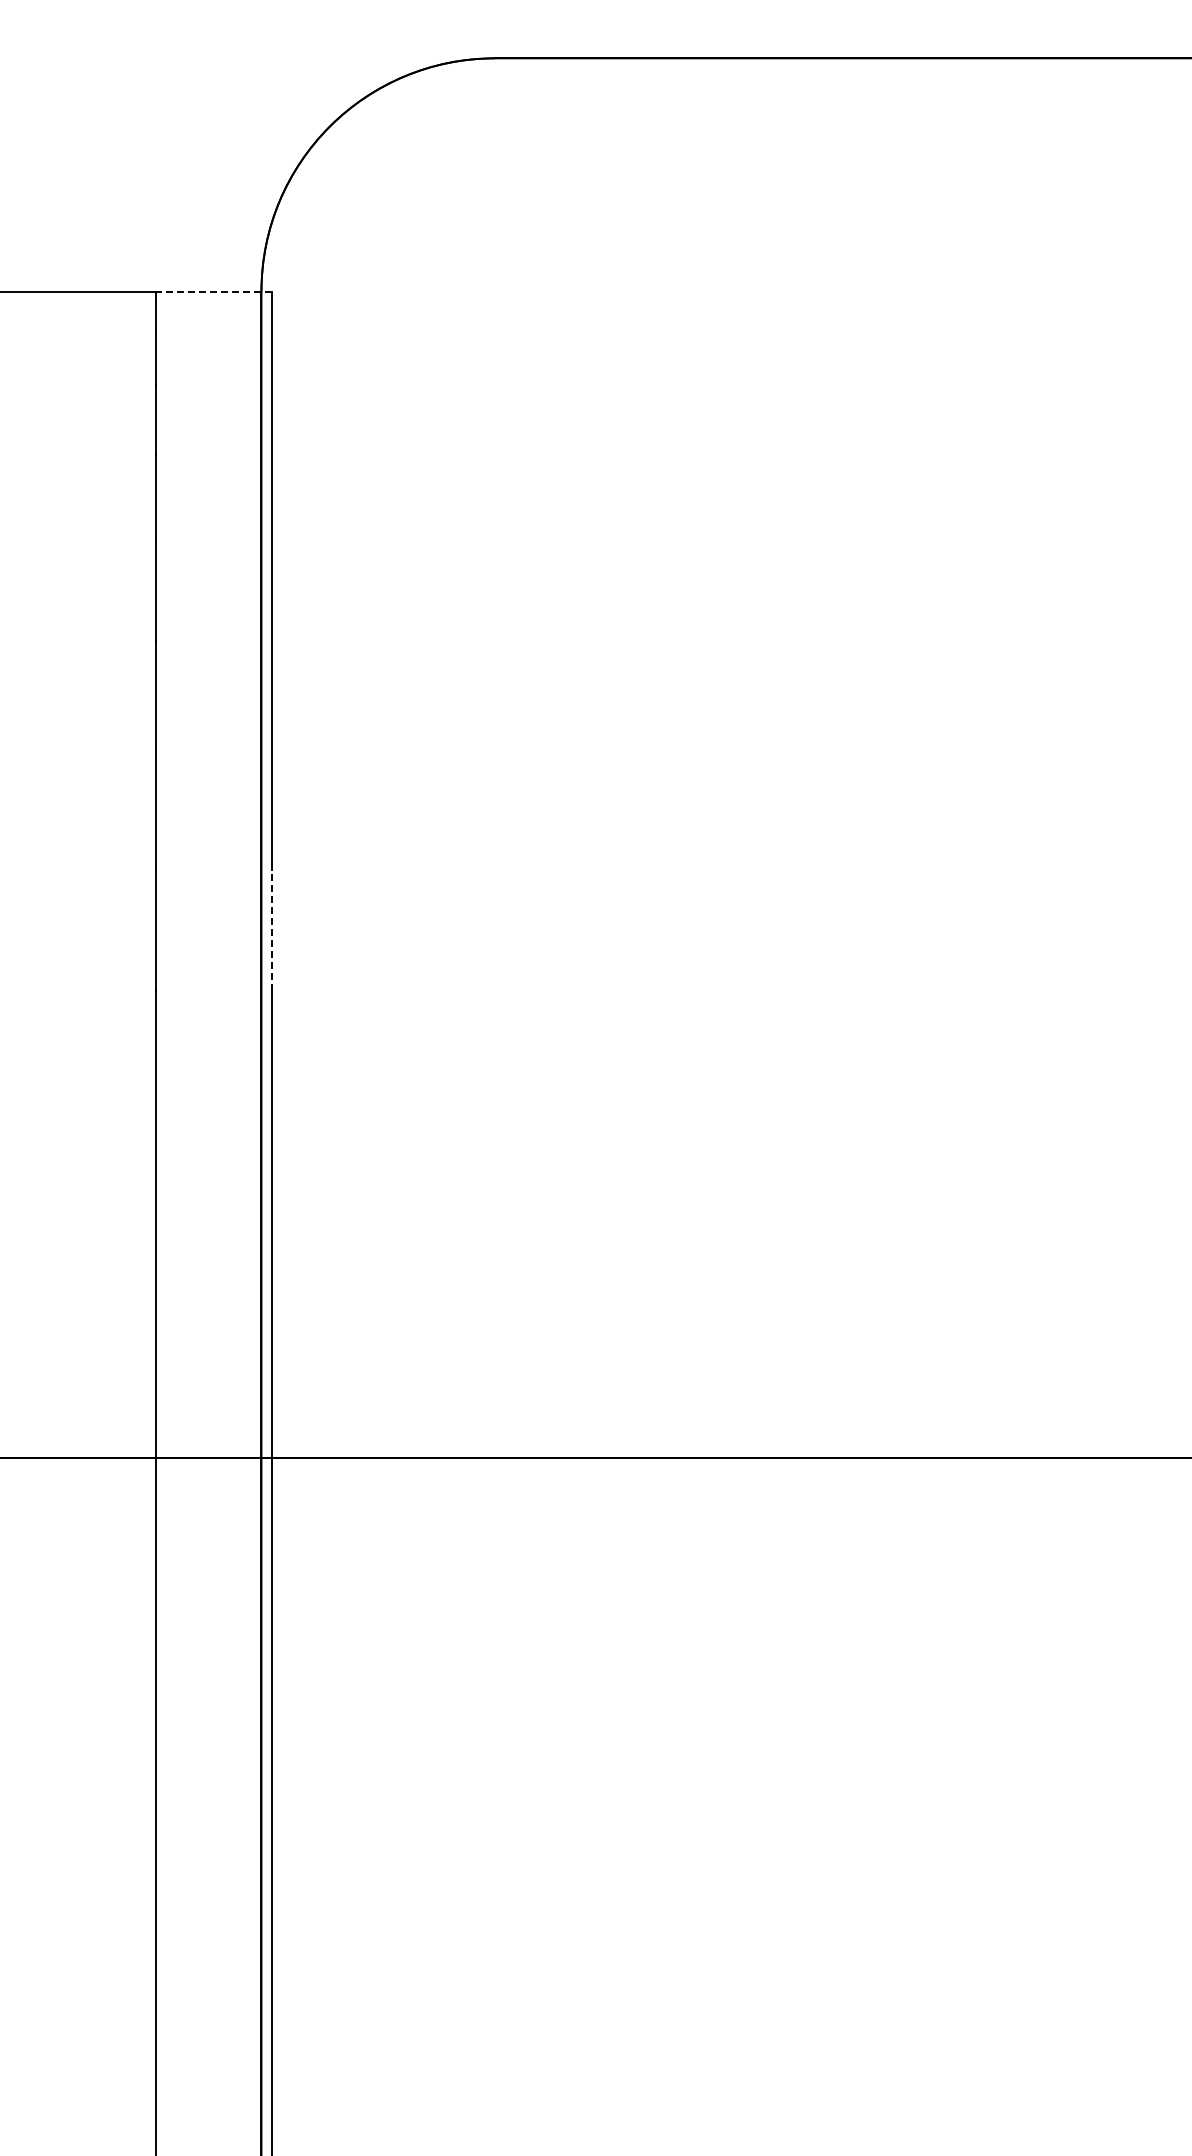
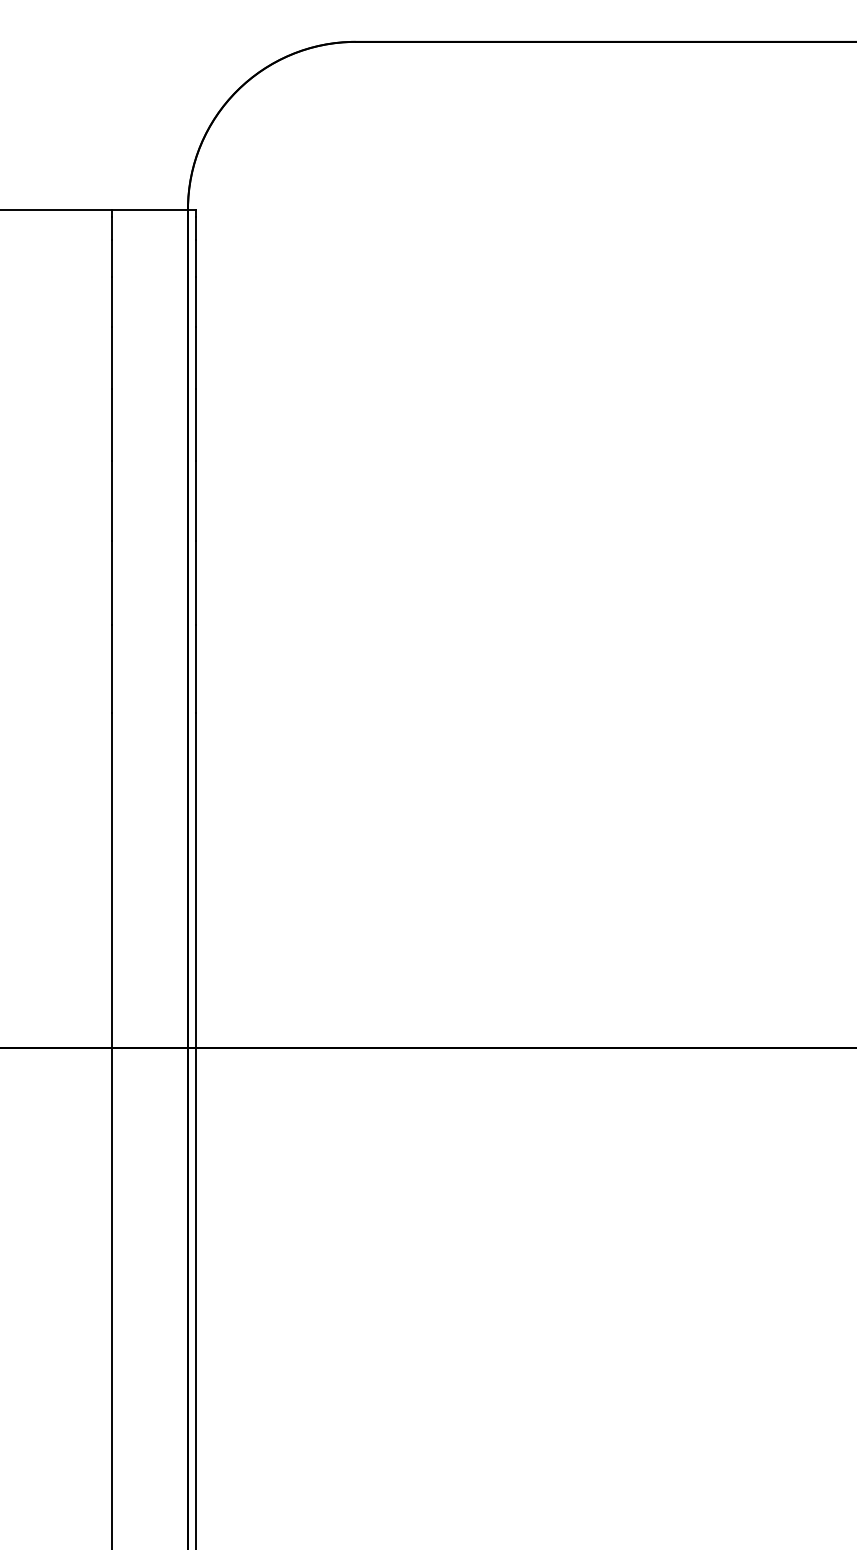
line: (213, 291) -> (153, 209), dashed -> solid
line: (272, 930) -> (195, 668), dashed -> solid

